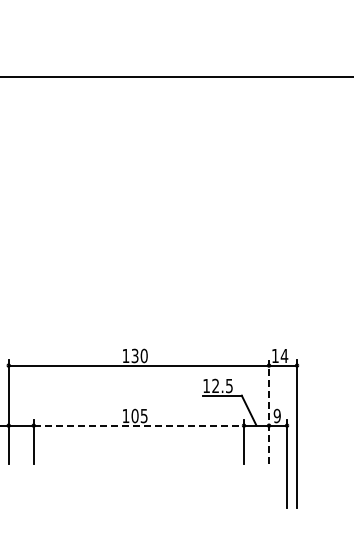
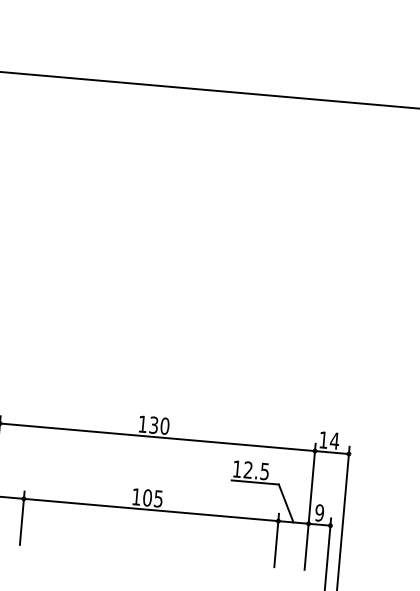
line: (269, 411) -> (310, 506), dashed -> solid
line: (139, 425) -> (151, 509), dashed -> solid

